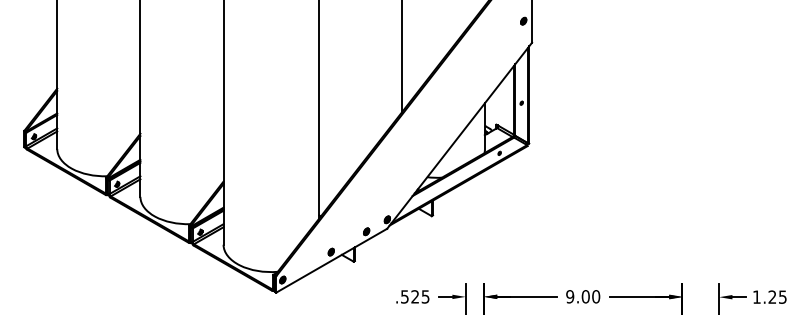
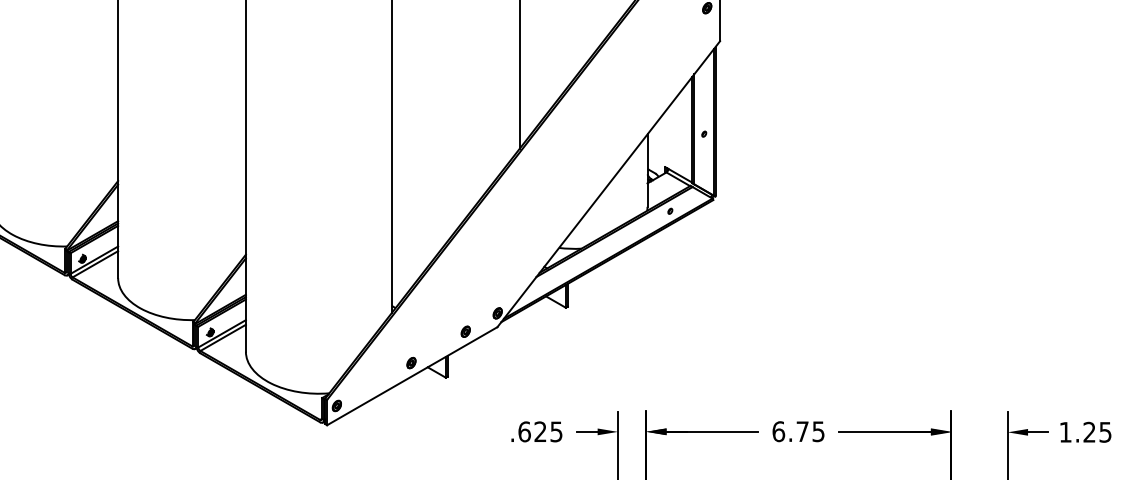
text: (404, 296) -> (524, 431), .525 -> .625
text: (583, 296) -> (799, 431), 9.00 -> 6.75

